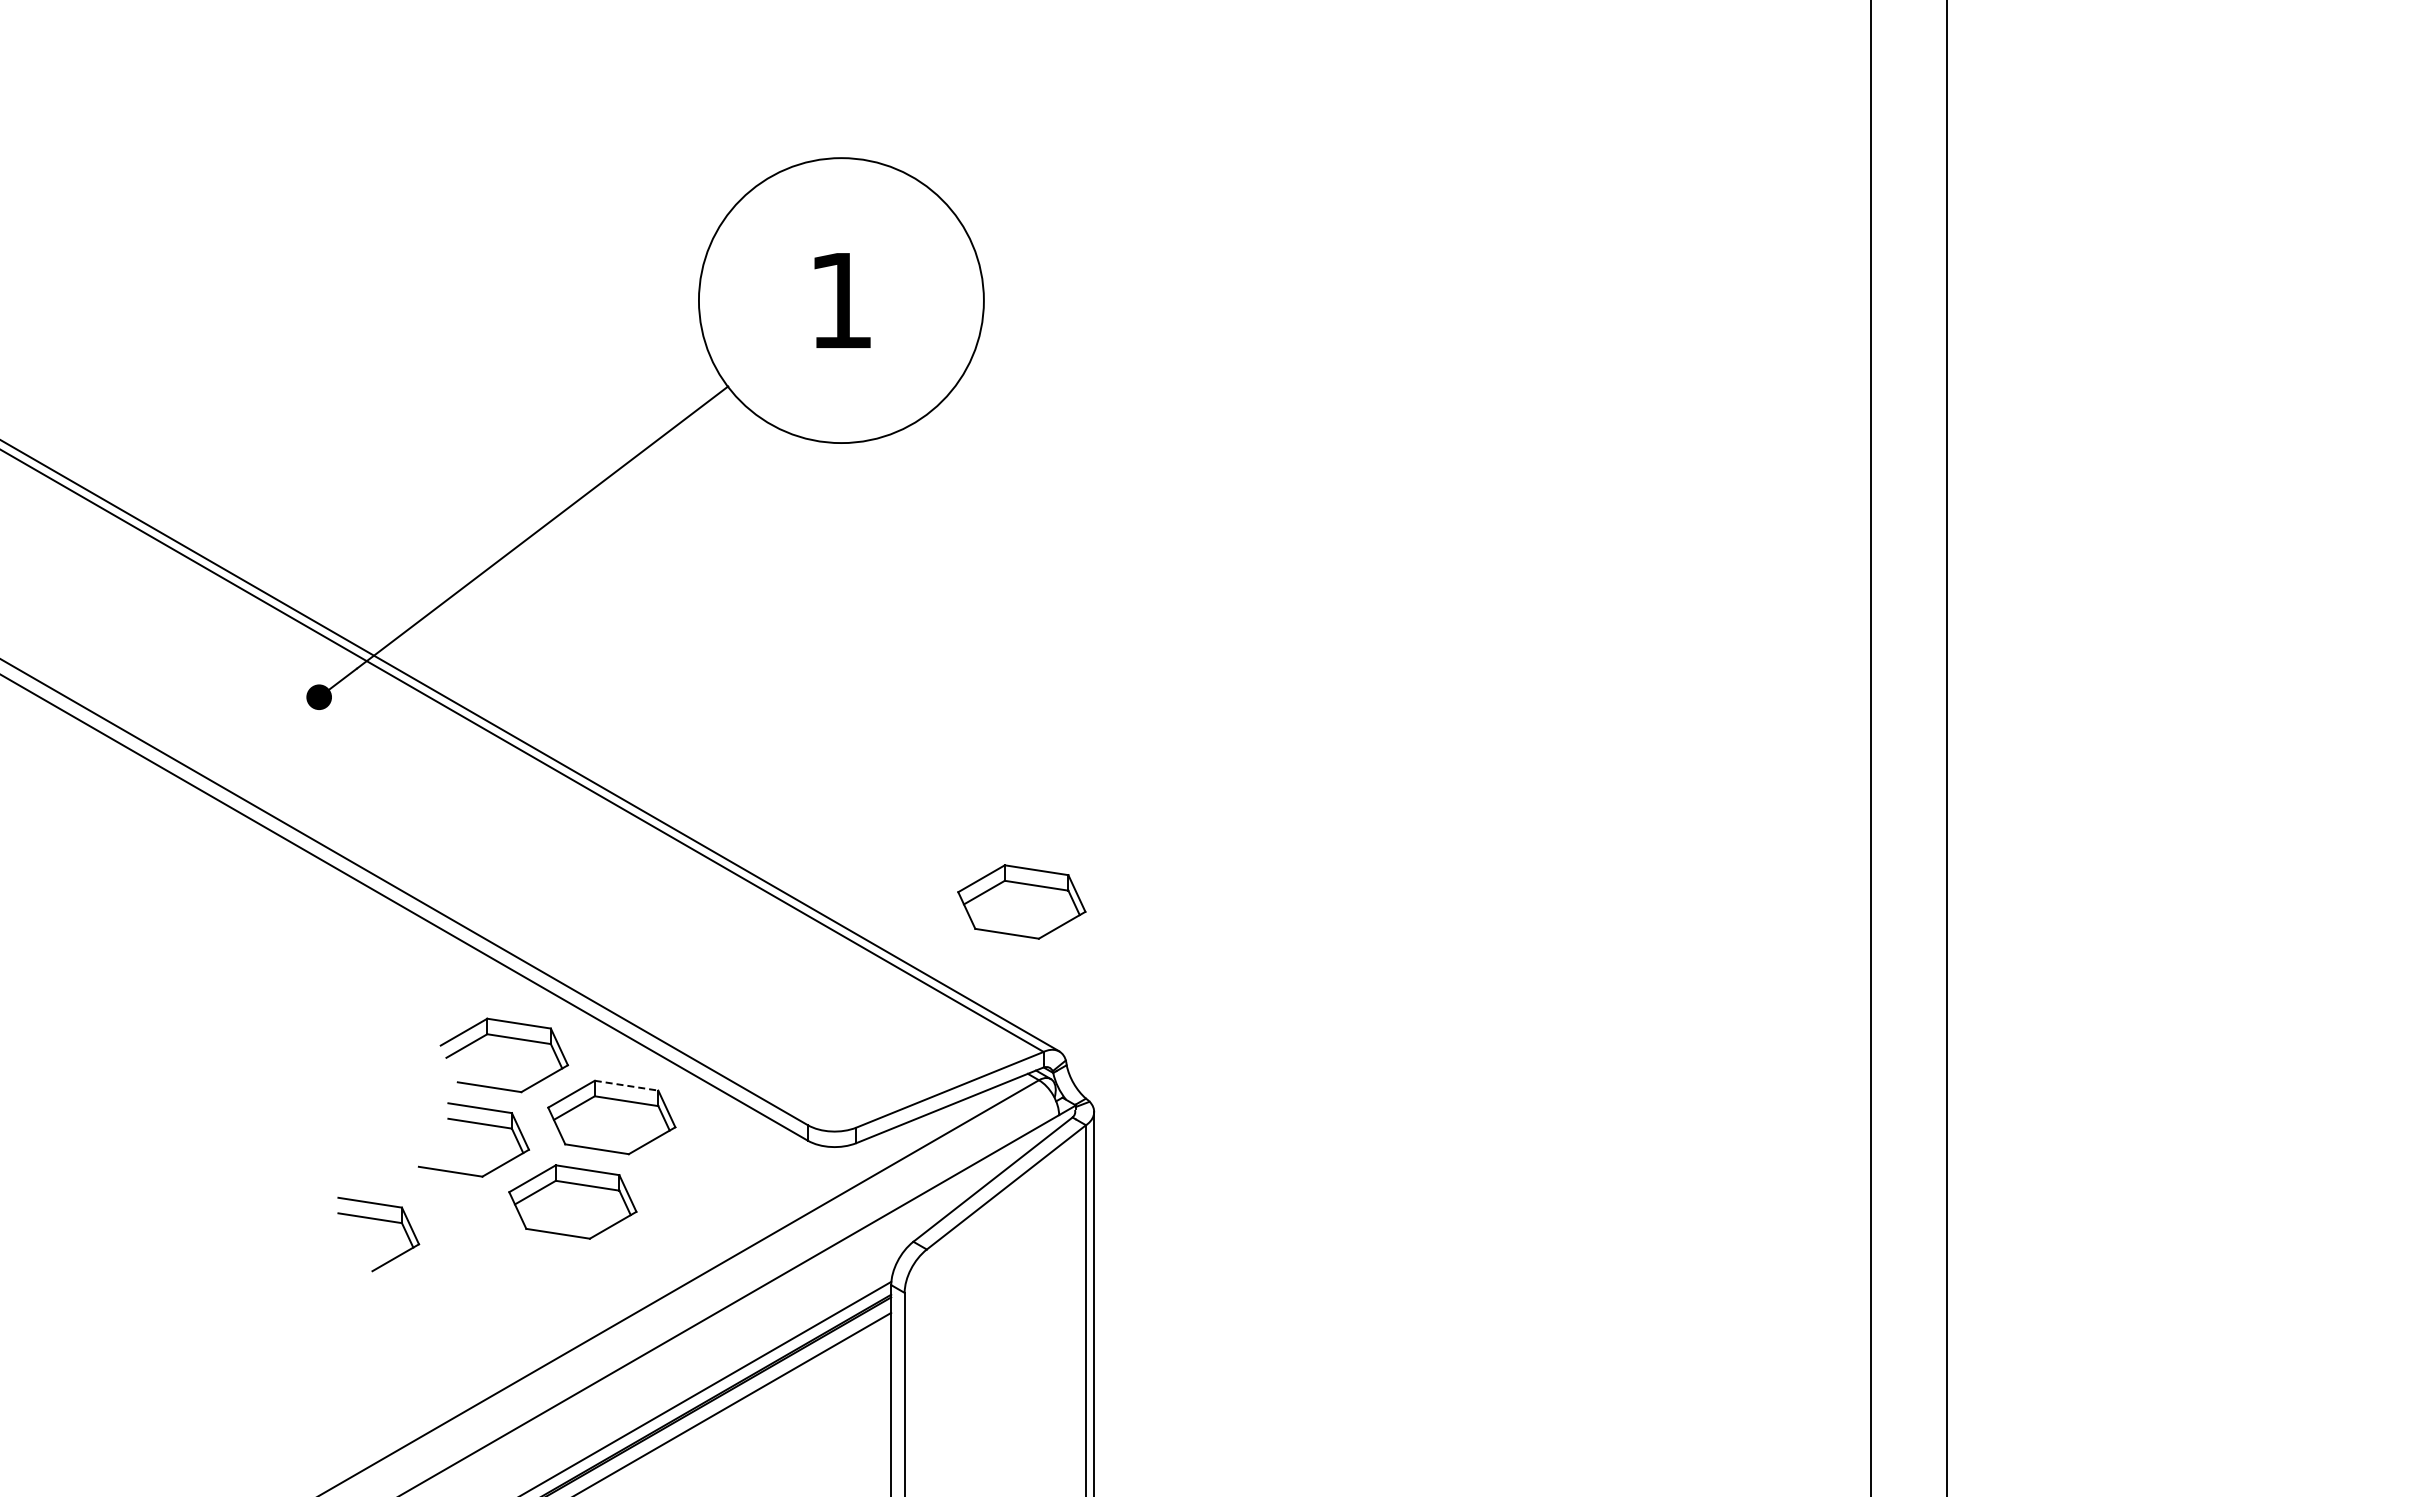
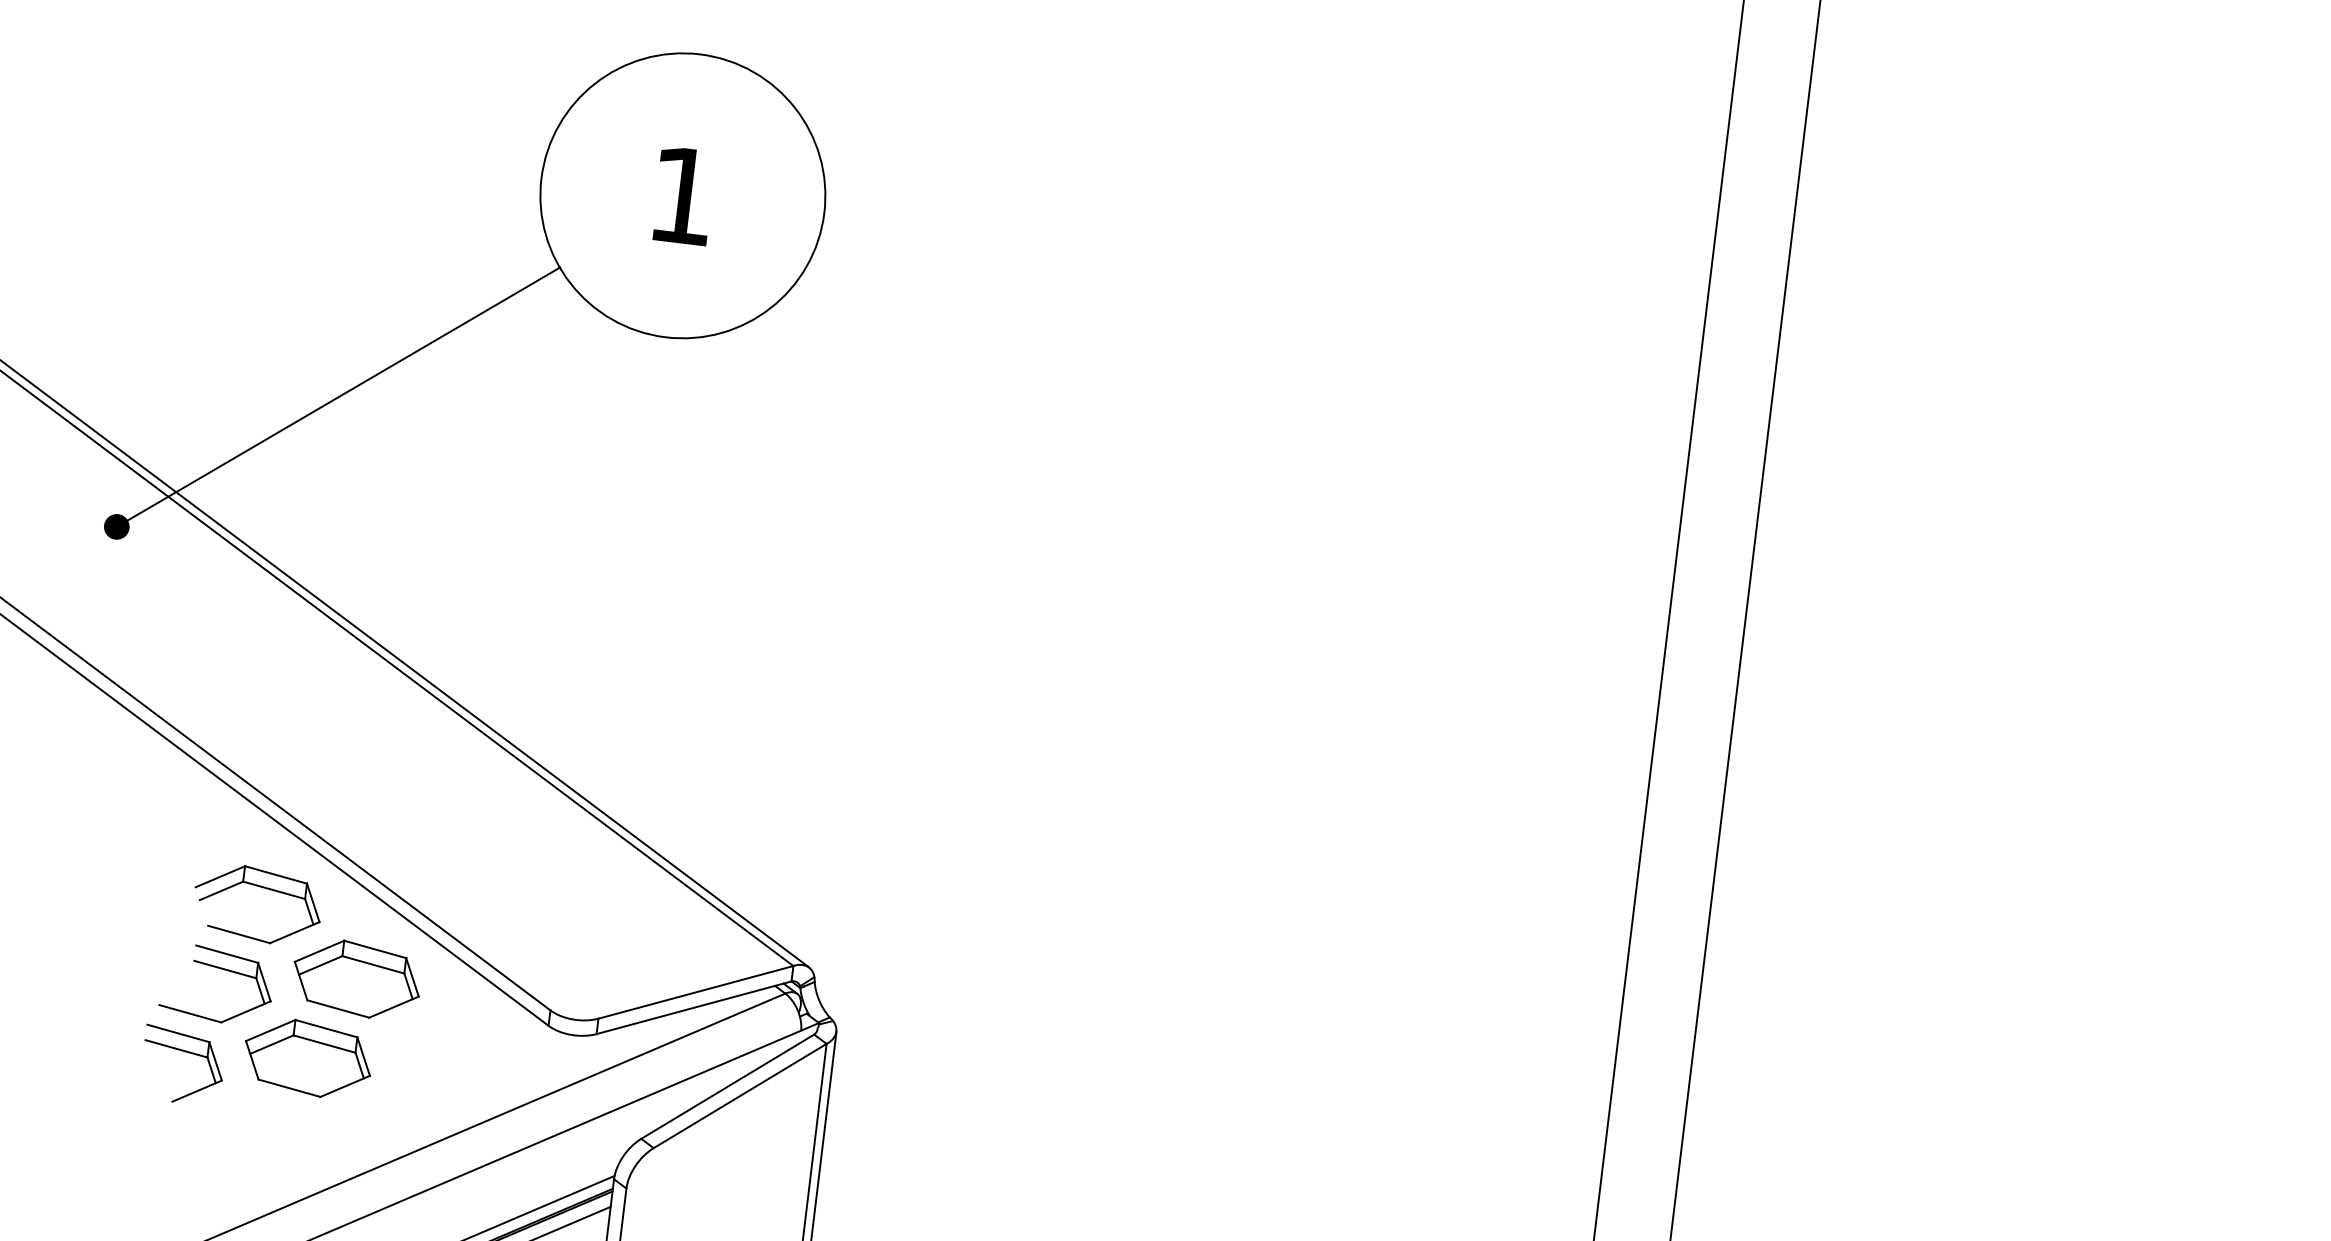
part: (1021, 901) -> (789, 814), removed
line: (627, 1085) -> (376, 949), dashed -> solid
part: (383, 1221) -> (189, 1053), moved

